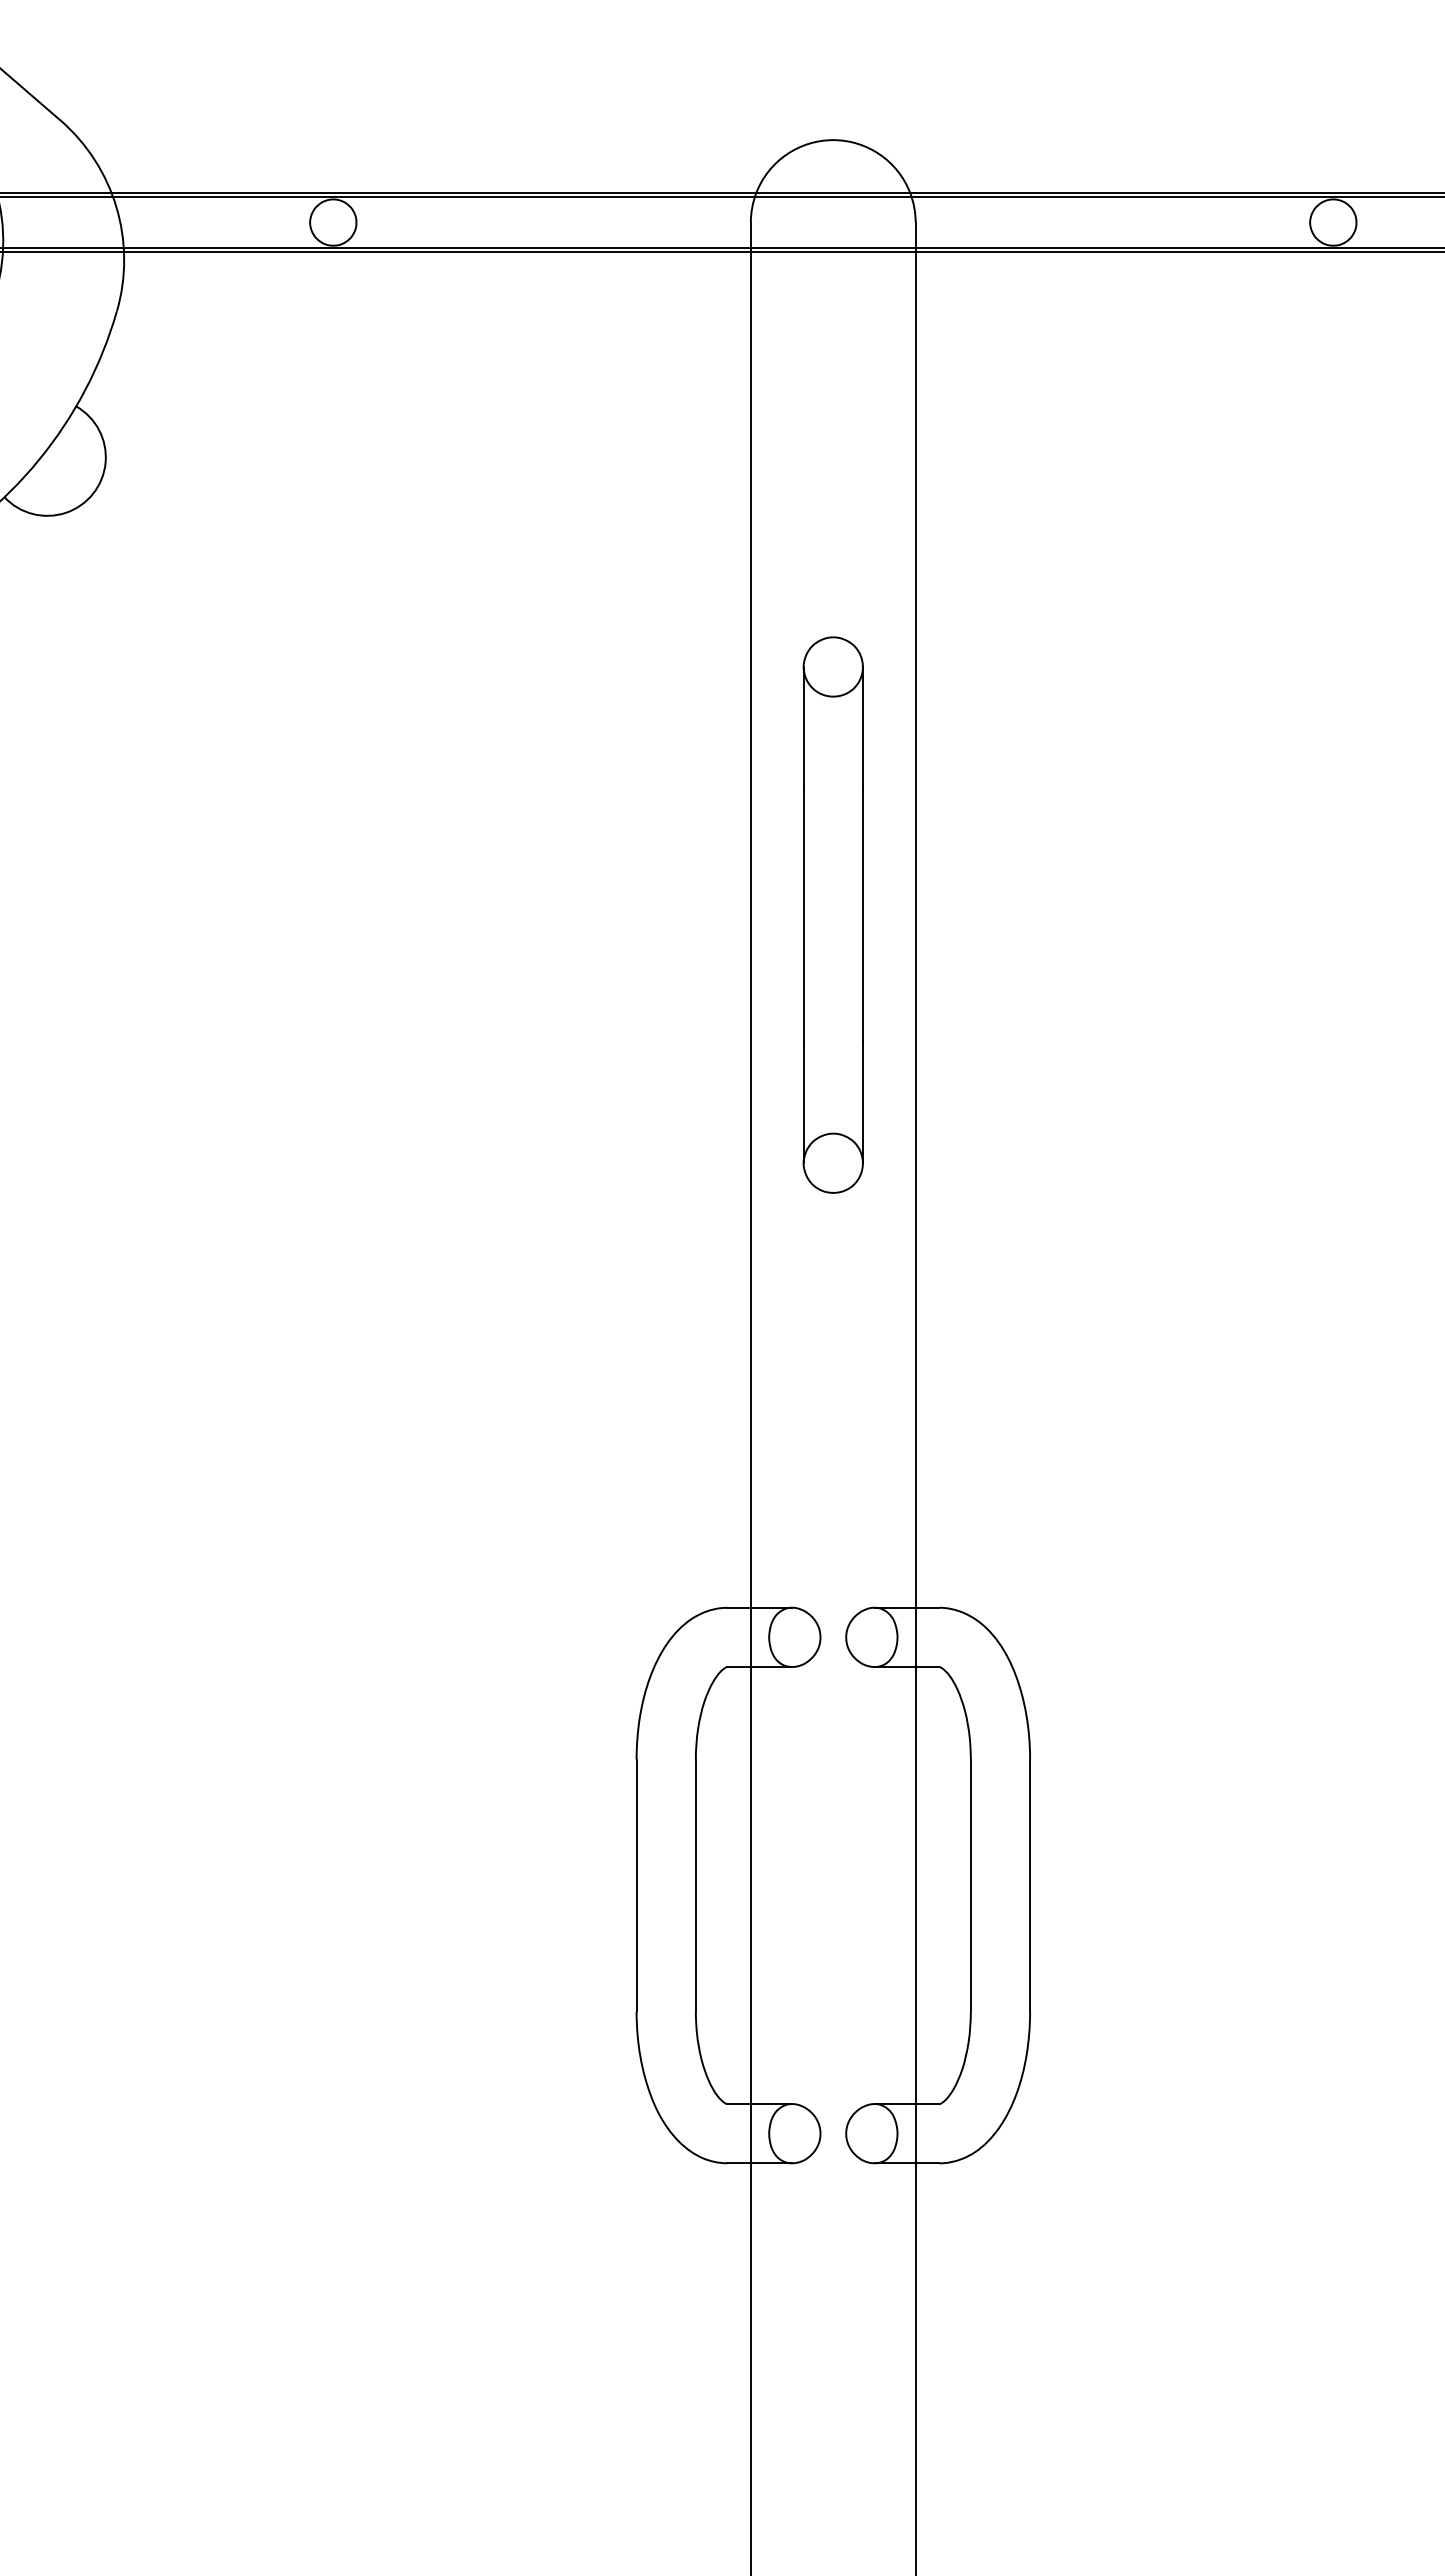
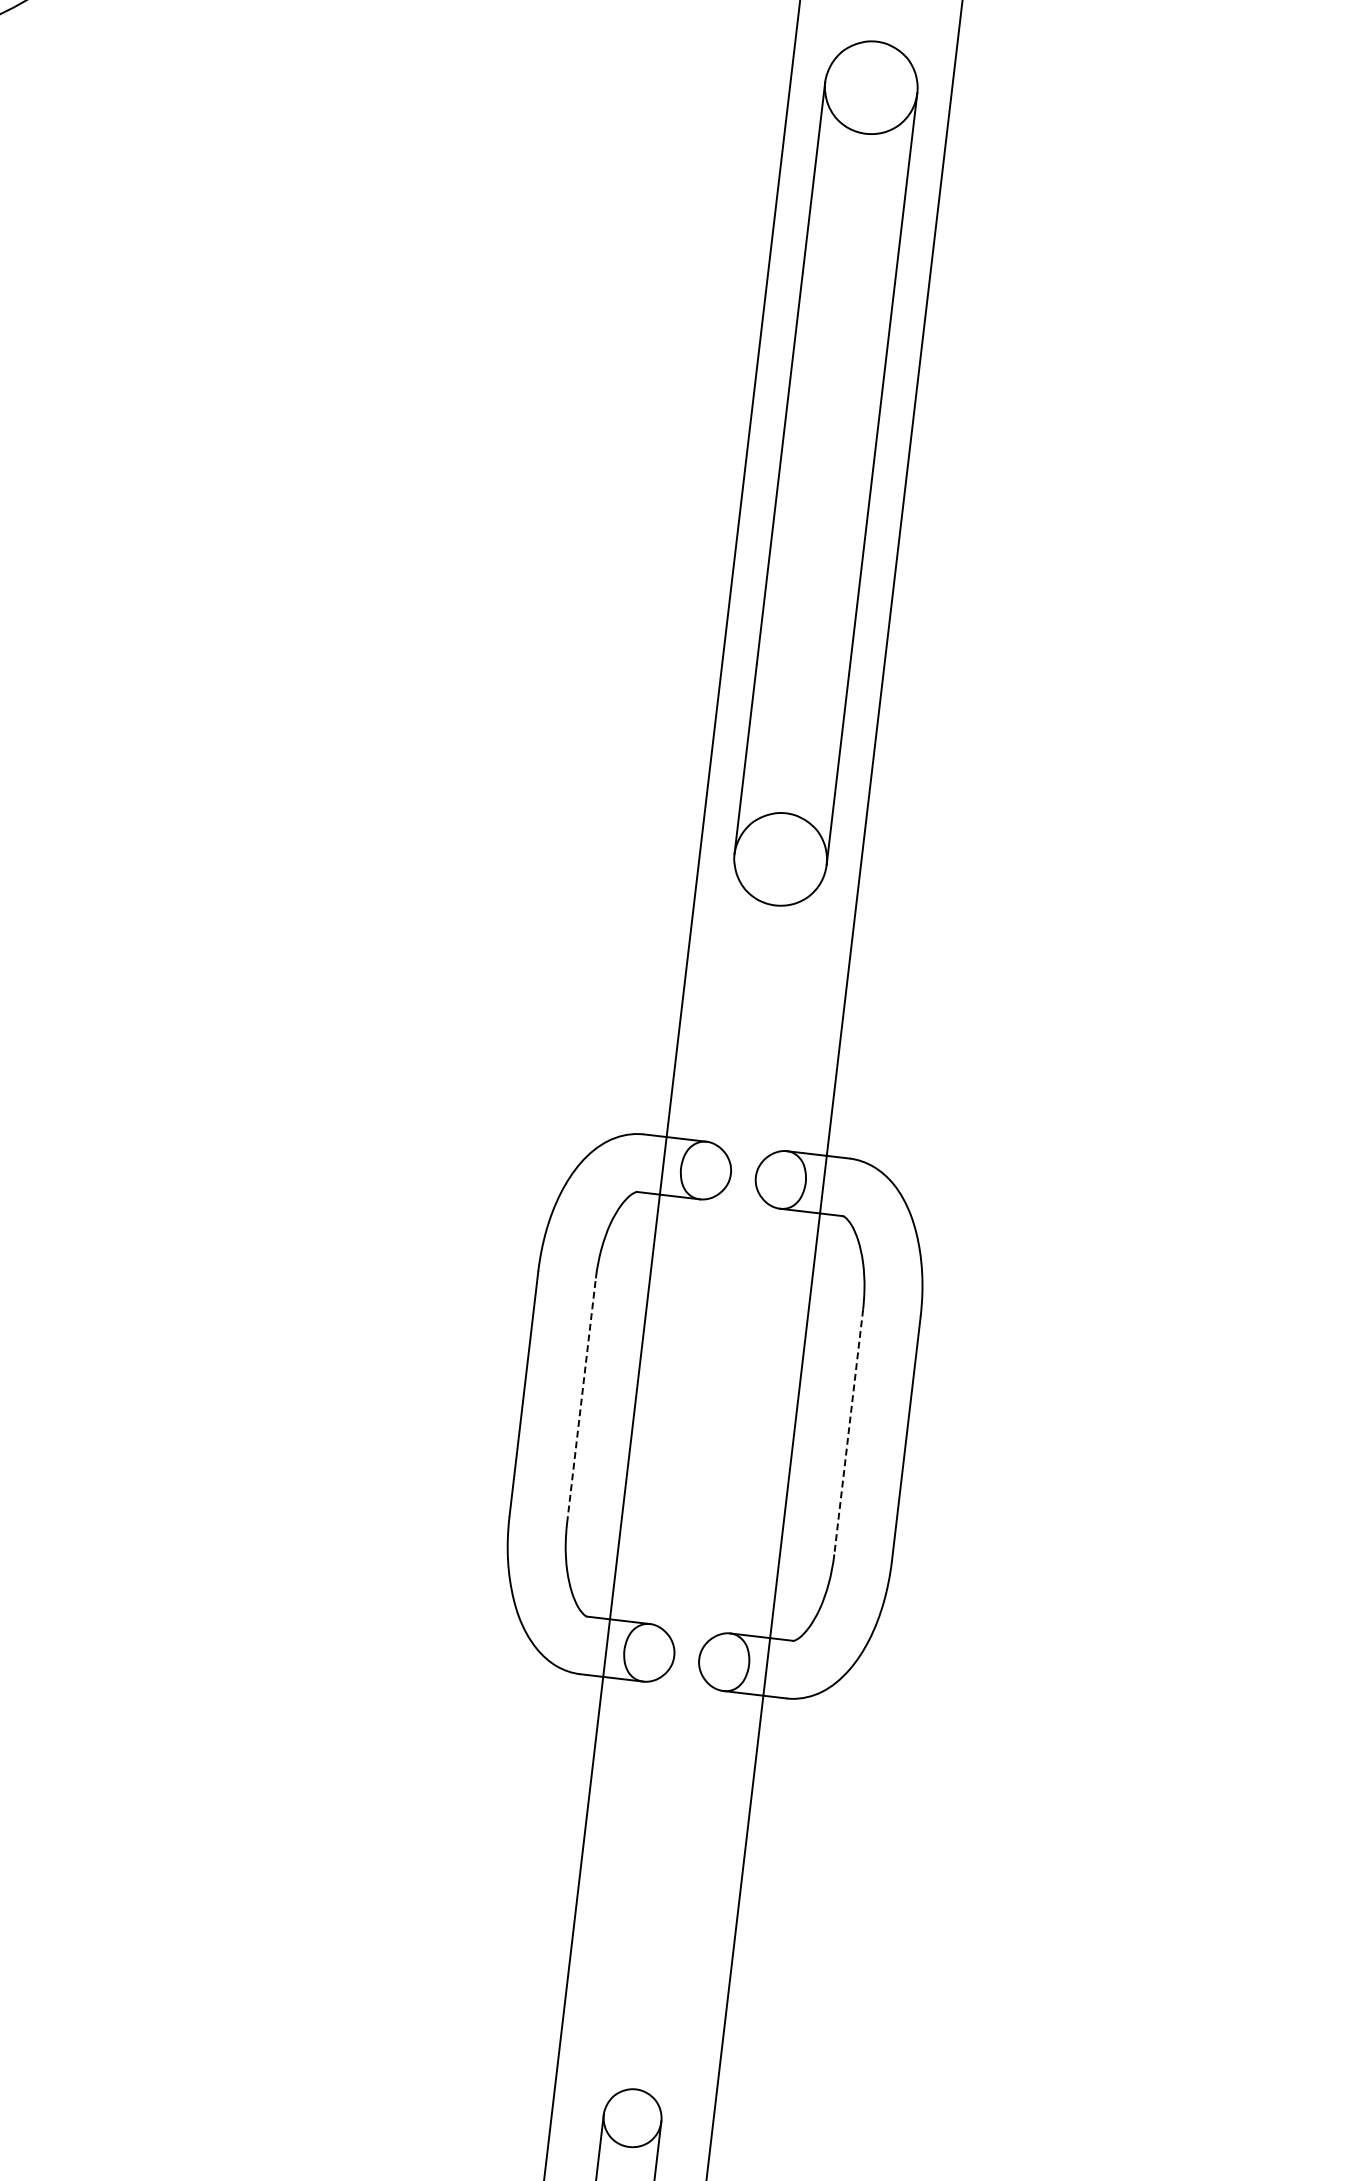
part: (832, 914) -> (825, 472), size x1.6
line: (695, 1885) -> (581, 1400), solid -> dashed
line: (970, 1885) -> (848, 1432), solid -> dashed

